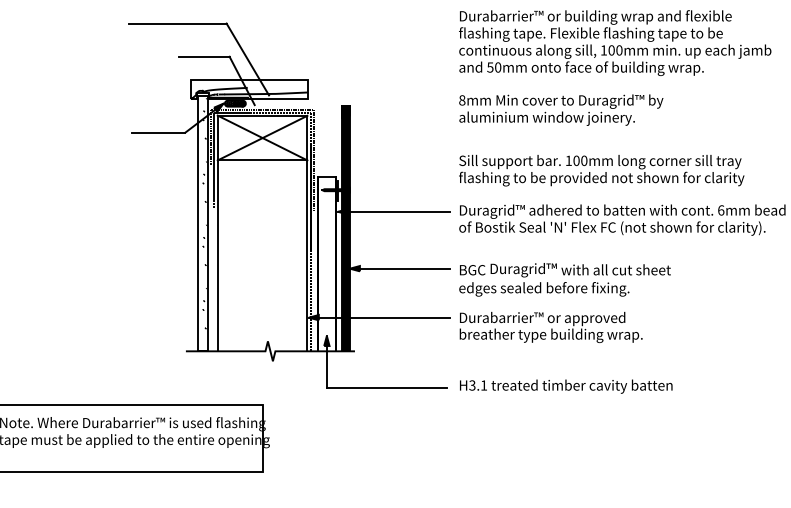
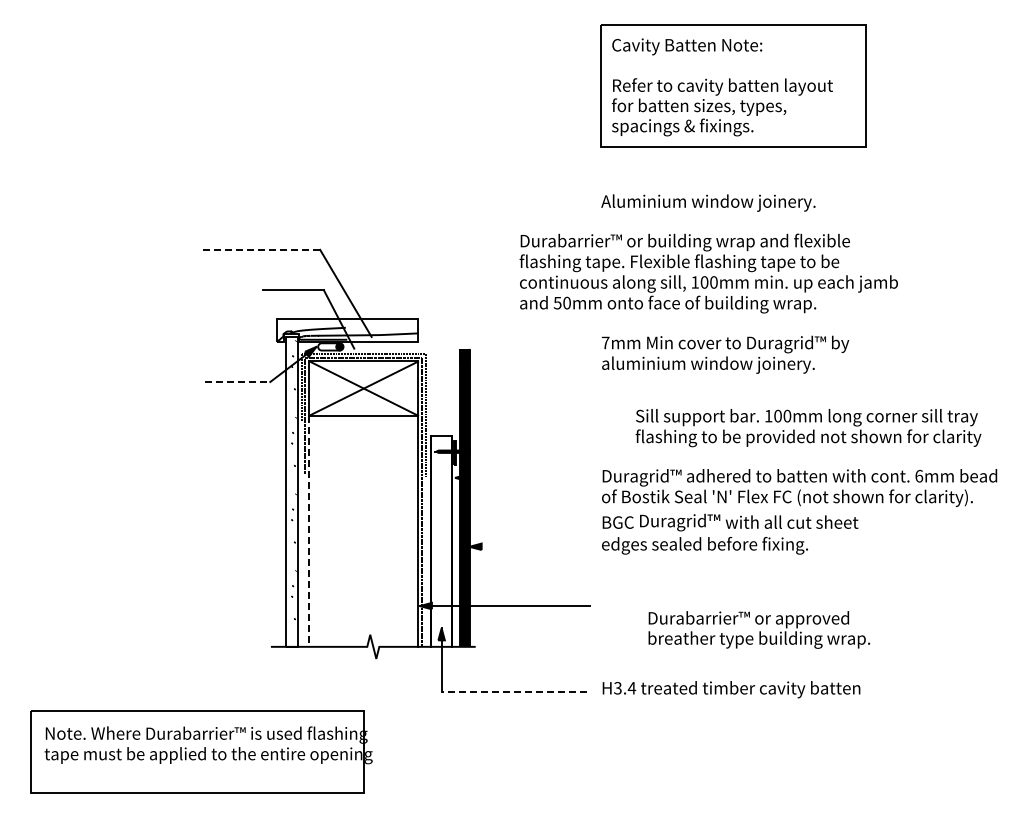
line: (178, 23) -> (261, 249), solid -> dashed
text: (614, 43) -> (708, 273), moved
text: (462, 100) -> (605, 342), 8mm -> 7mm
hatch: (233, 103) -> (328, 346), removed
line: (158, 133) -> (237, 382), solid -> dashed
text: (601, 171) -> (808, 428), moved
line: (393, 211) -> (522, 477), removed
line: (217, 256) -> (309, 531), solid -> dashed
line: (399, 268) -> (529, 546), removed
text: (565, 279) -> (730, 533), moved
text: (551, 327) -> (759, 629), moved
text: (483, 385) -> (631, 688), H3.1 -> H3.4
line: (387, 388) -> (514, 691), solid -> dashed

